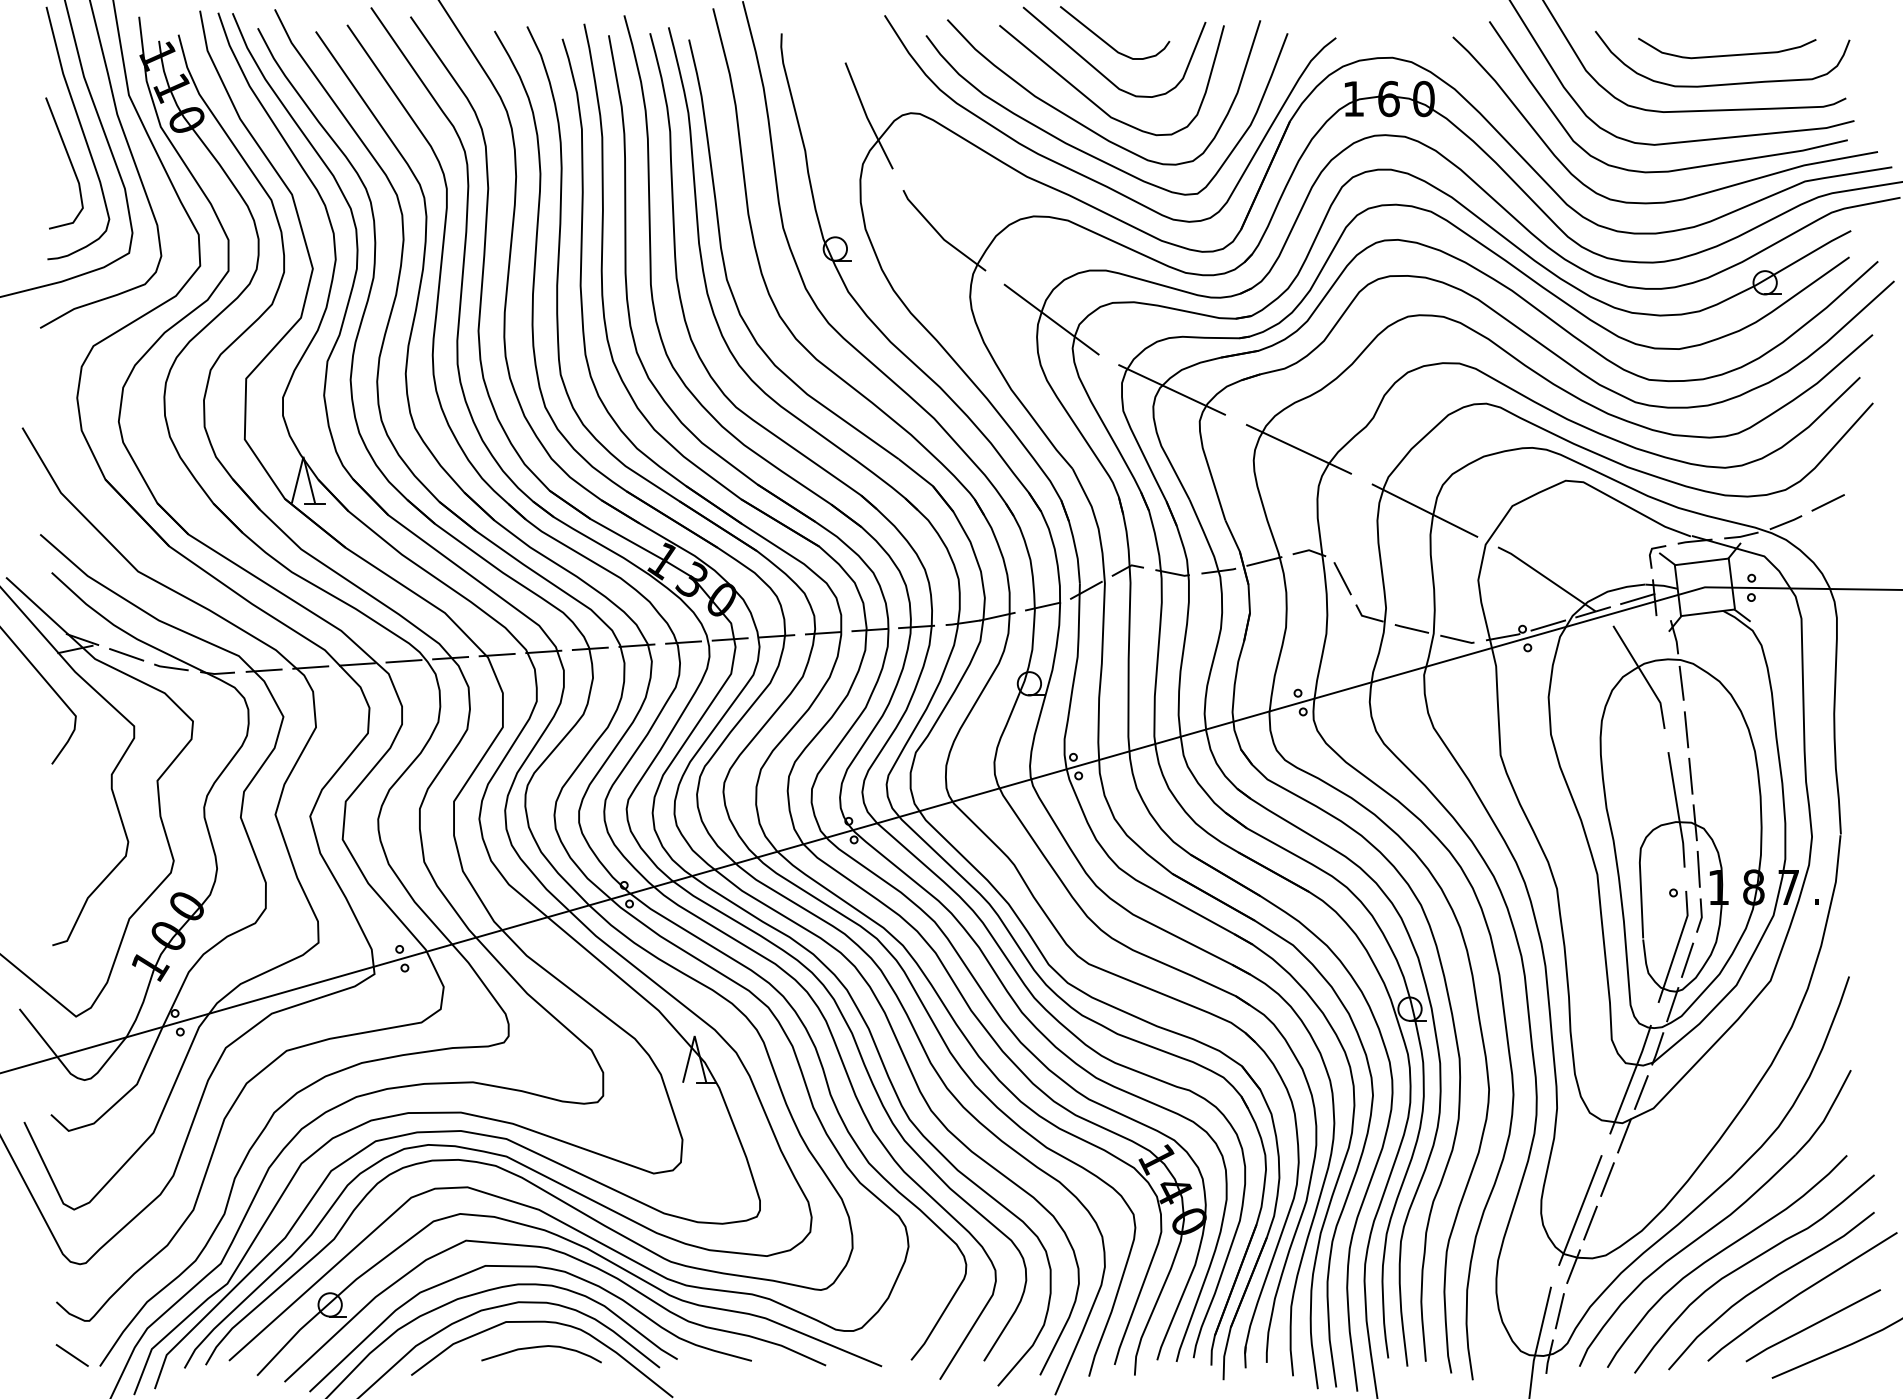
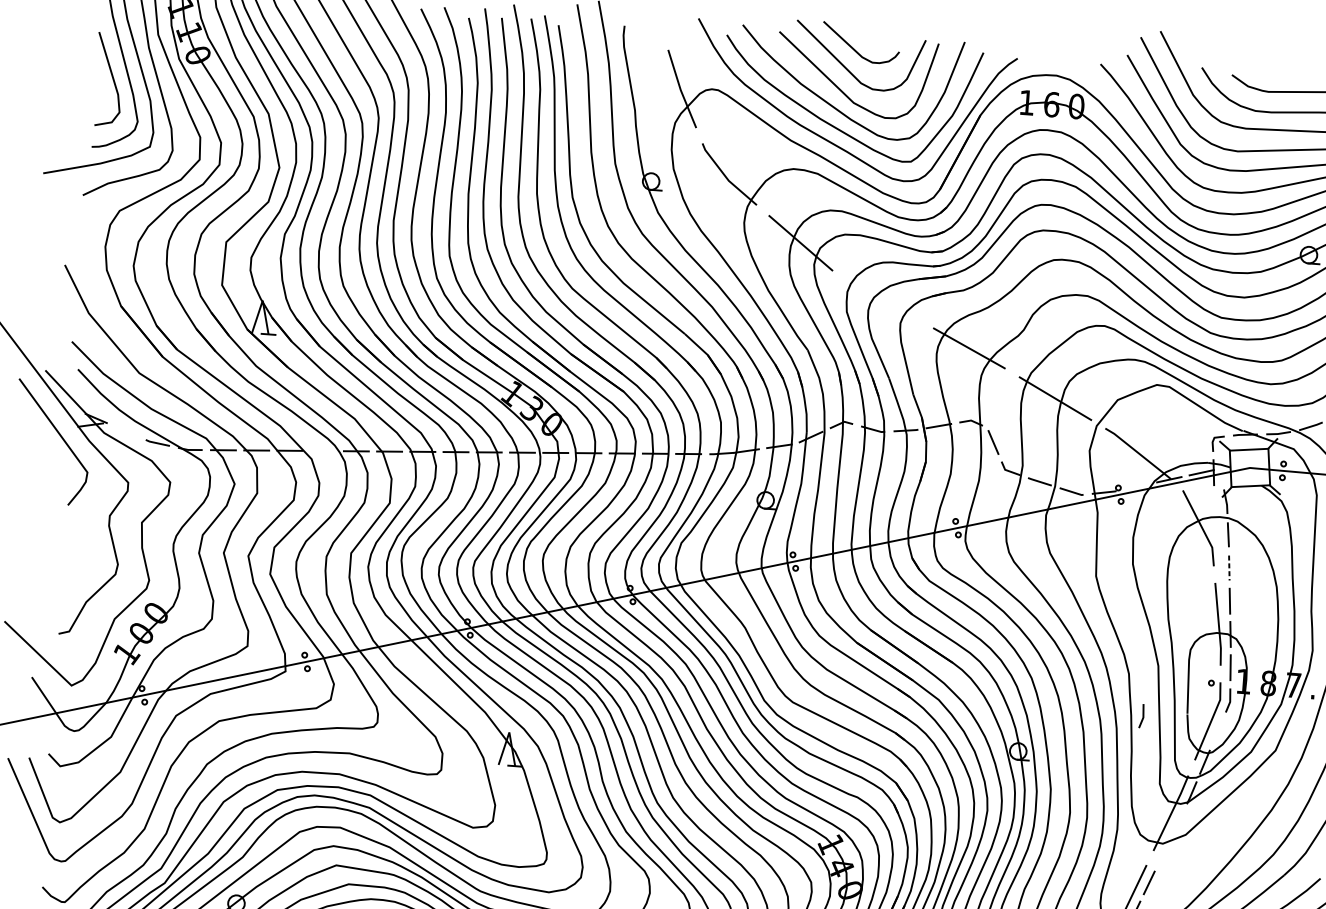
line: (1171, 389) -> (882, 299), removed
line: (1548, 625) -> (1136, 486), removed
line: (126, 654) -> (126, 431), removed
line: (403, 661) -> (322, 451), removed
line: (1686, 729) -> (1229, 567), solid -> dashed
line: (1580, 946) -> (1142, 716), added
line: (1687, 959) -> (1217, 731), removed
line: (1640, 1092) -> (1177, 822), removed
line: (1624, 1135) -> (1163, 852), removed

